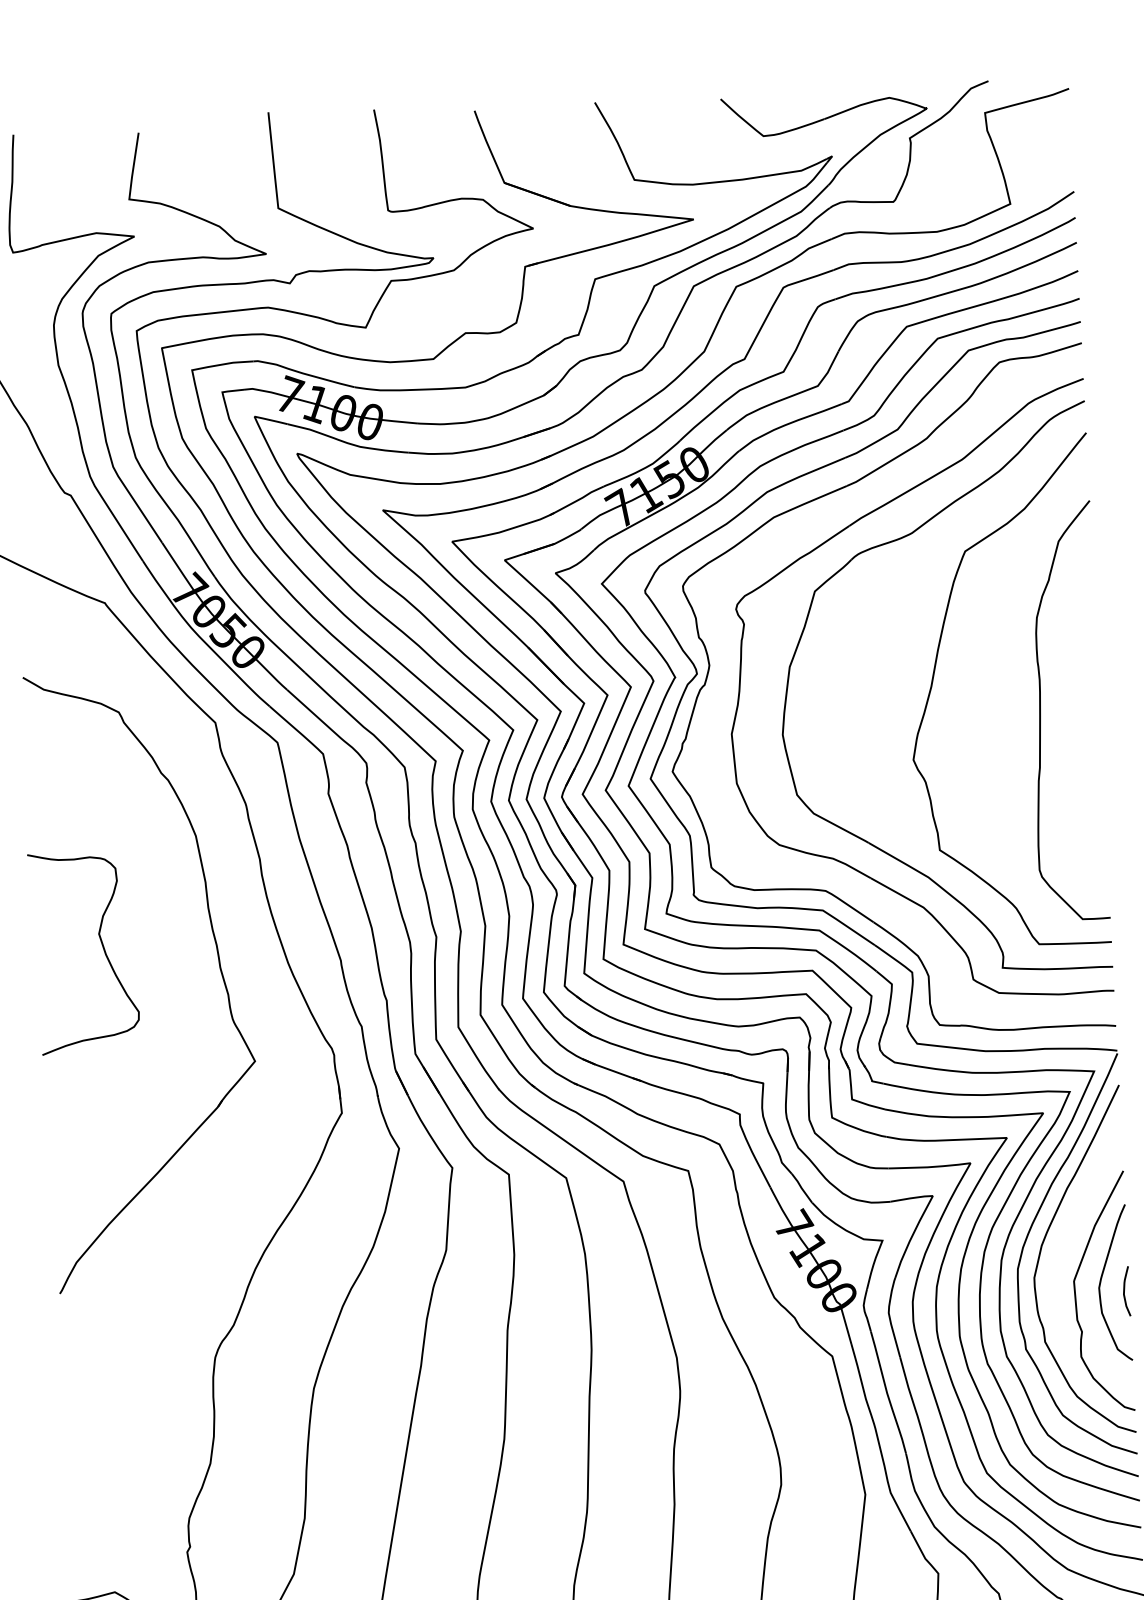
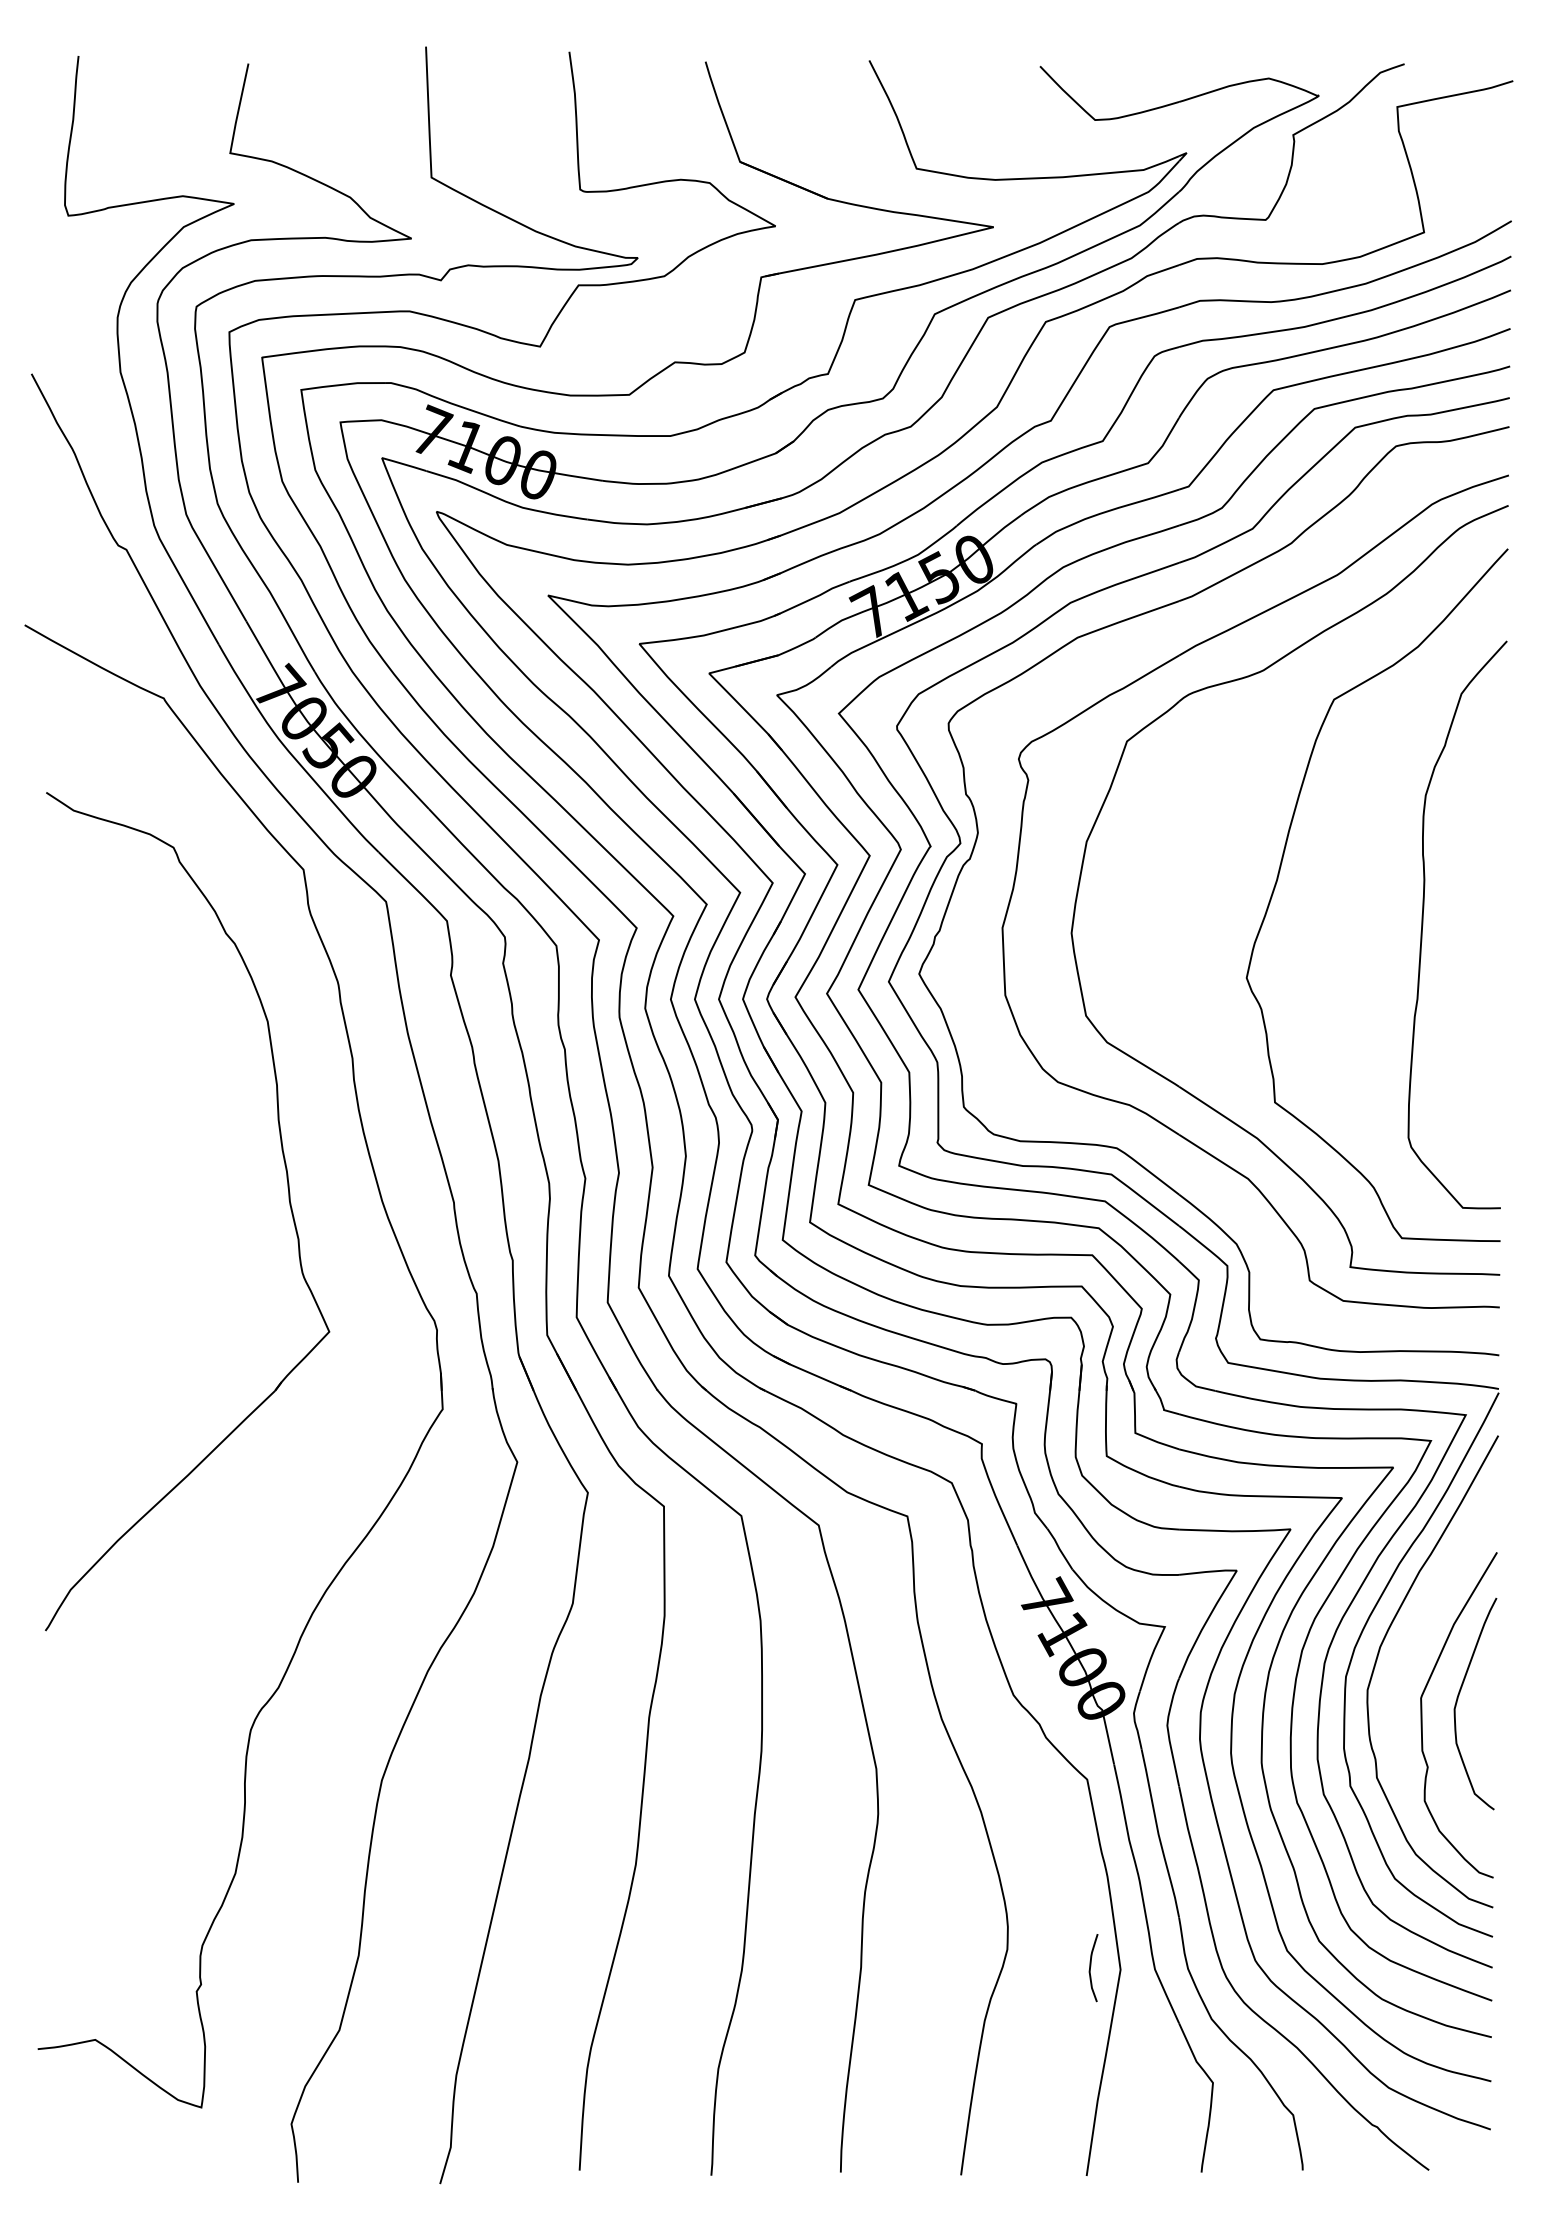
curve: (102, 945) -> (131, 1162), removed
curve: (1125, 1290) -> (1091, 1966), moved

